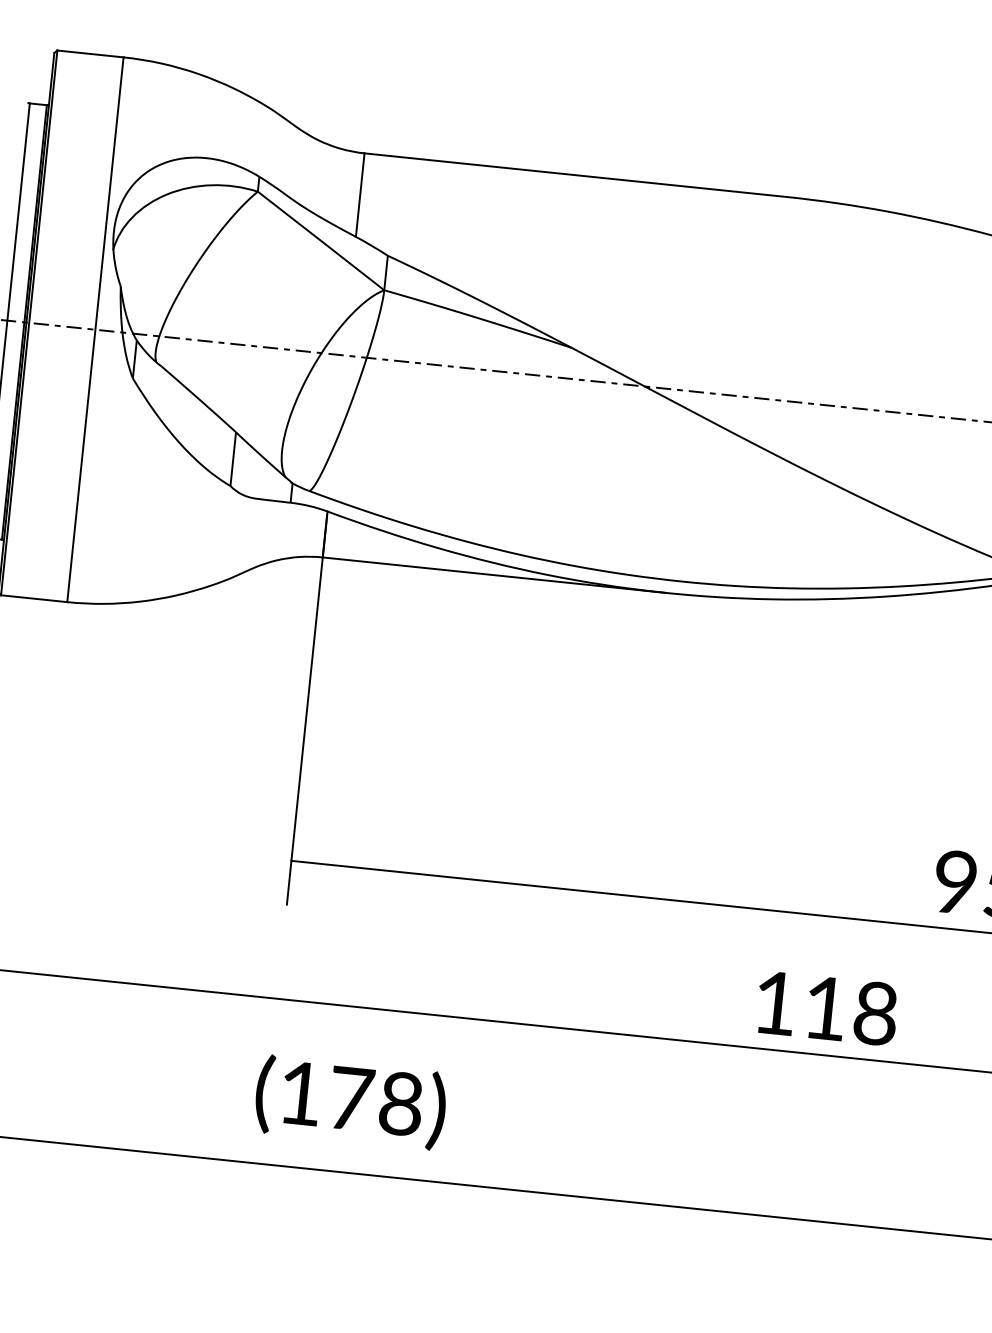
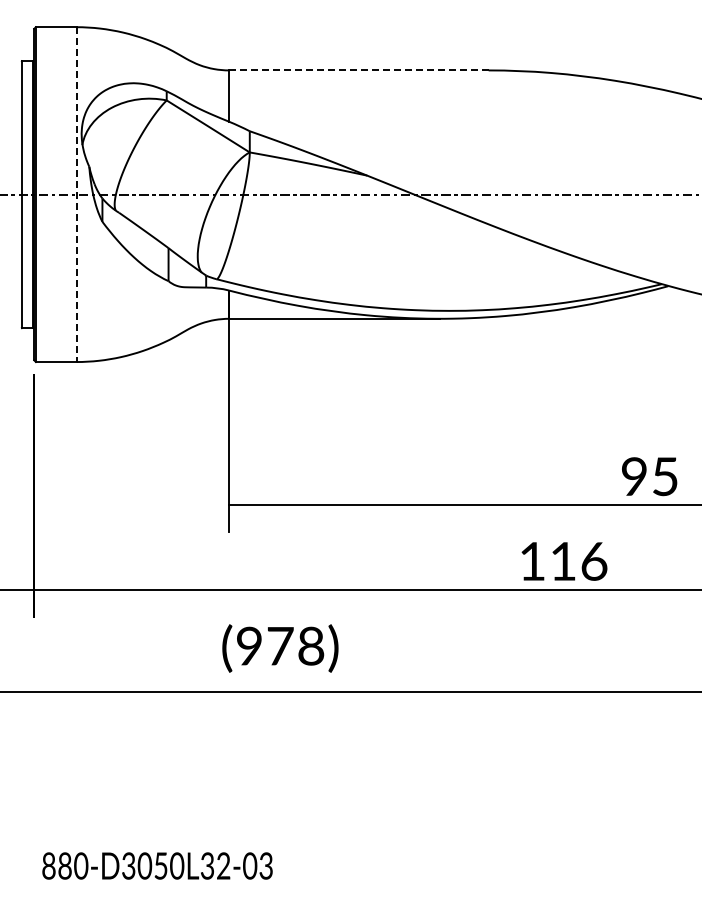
line: (574, 175) -> (358, 70), solid -> dashed
line: (95, 331) -> (76, 195), solid -> dashed
text: (876, 1013) -> (594, 561), 118 -> 116
text: (300, 1092) -> (249, 645), (178) -> (978)

